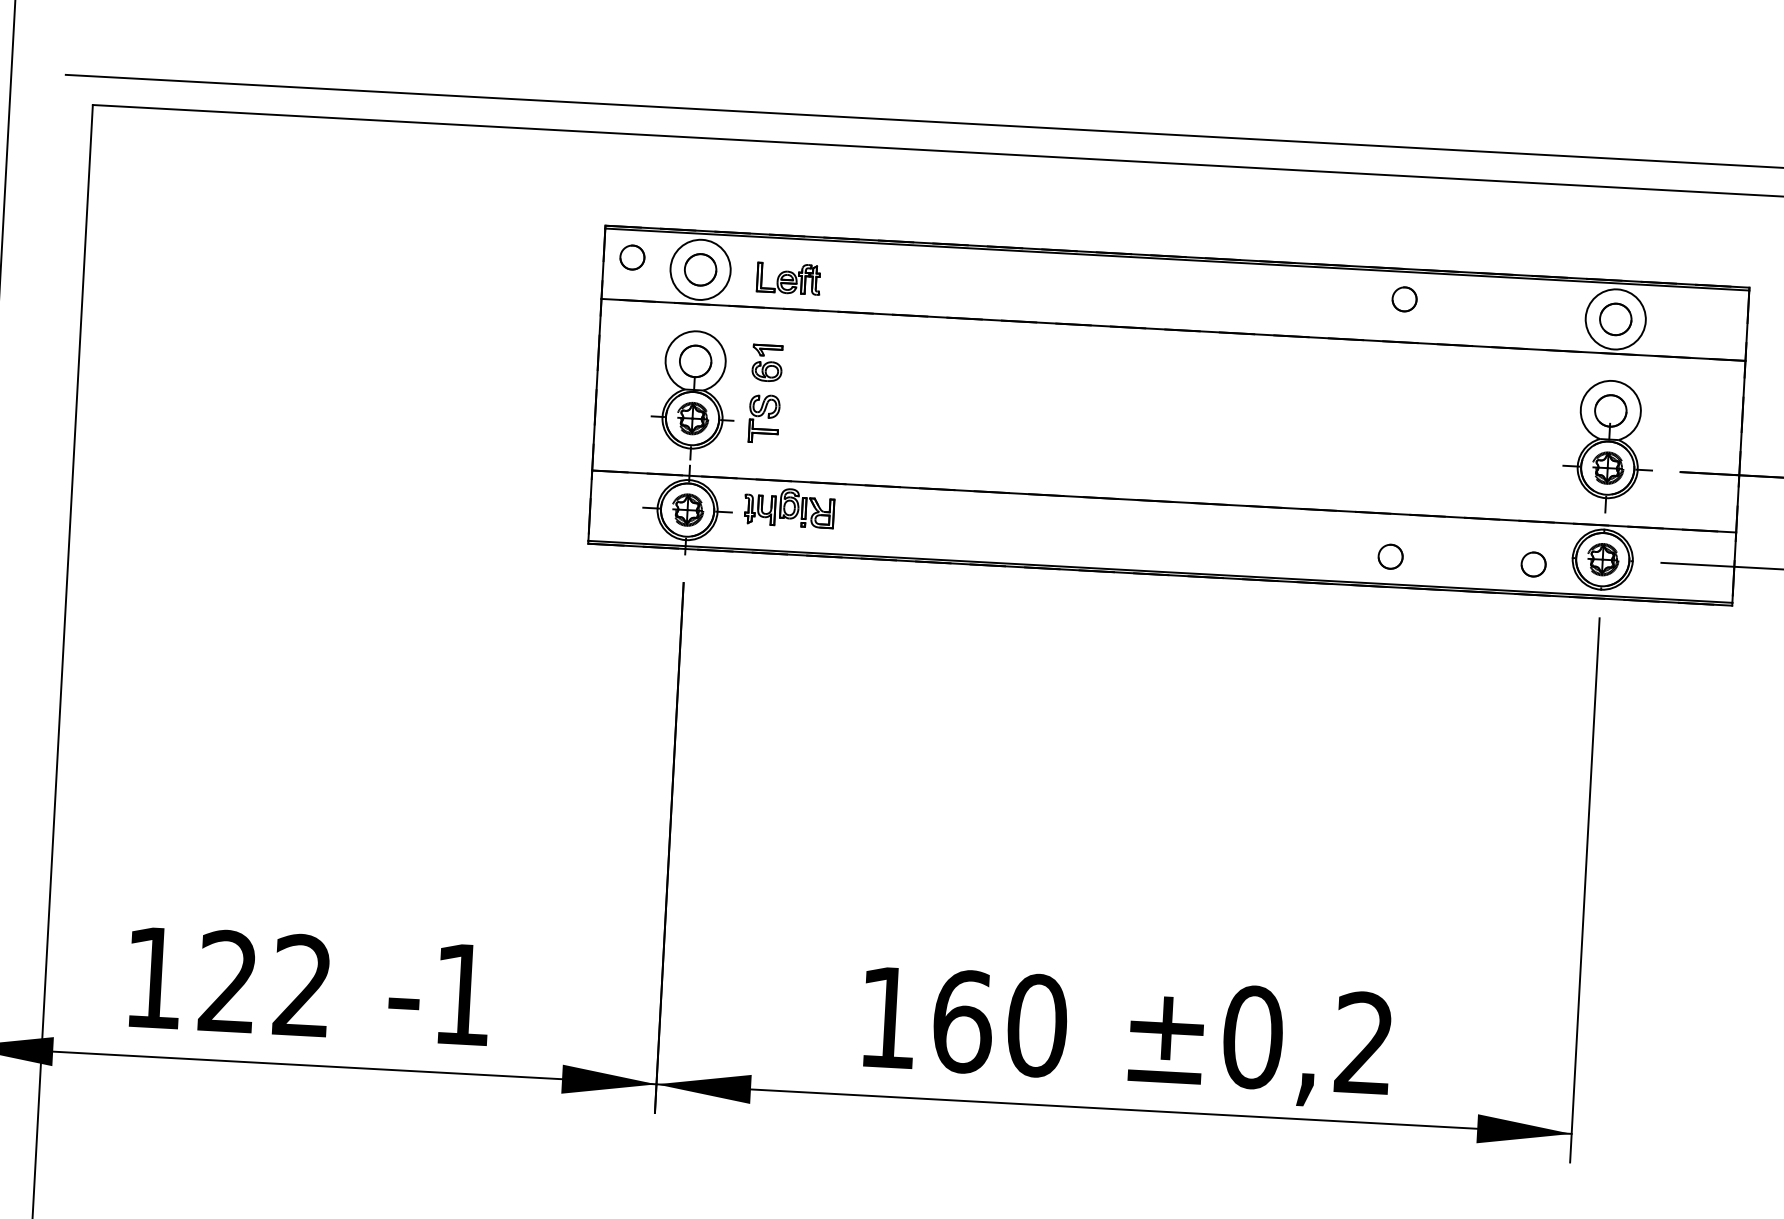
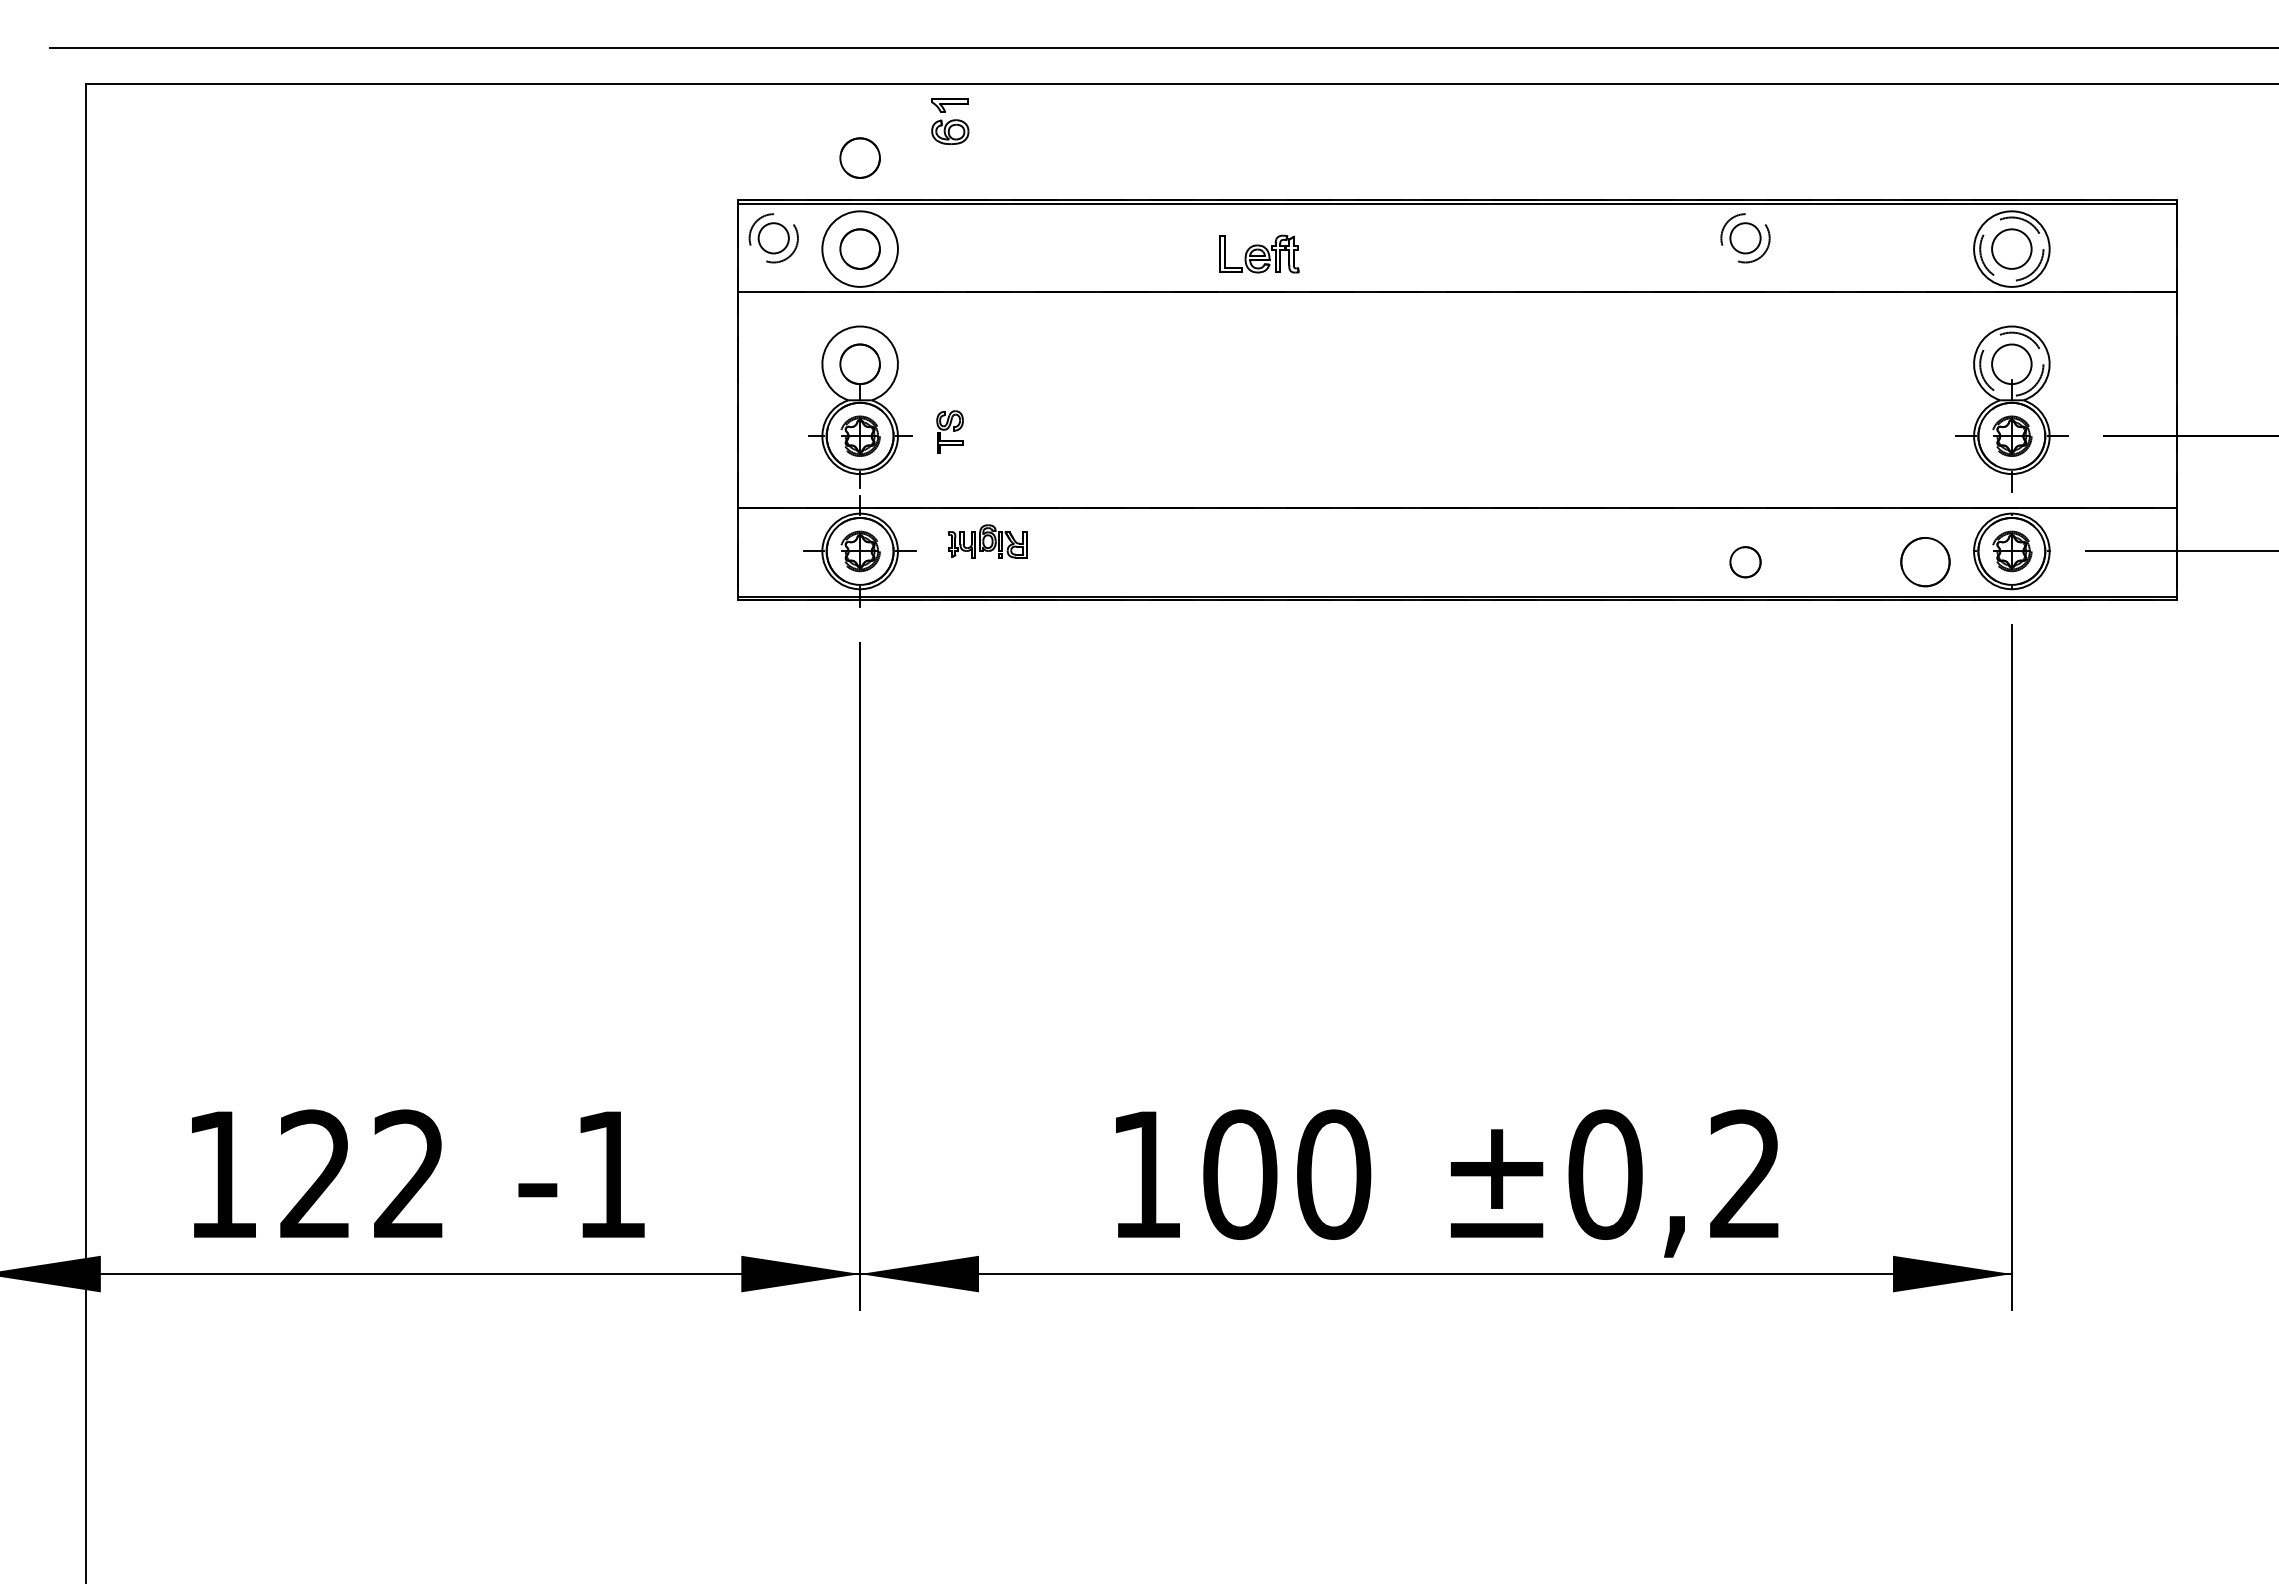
circle: (704, 197) -> (859, 157), added
circle: (632, 257) -> (773, 238), size x1.6
part: (788, 278) -> (1259, 253), moved
circle: (1404, 299) -> (1745, 238), size x1.6
circle: (1615, 318) -> (2011, 248), size x1.6
part: (767, 363) -> (950, 121), moved
circle: (1610, 411) -> (2011, 364), size x1.6
part: (763, 418) -> (949, 431), size x0.7
part: (789, 507) -> (987, 541), size x0.7
circle: (1533, 564) -> (1925, 562), size x1.6
text: (963, 1021) -> (1240, 1174), 160 -> 100

